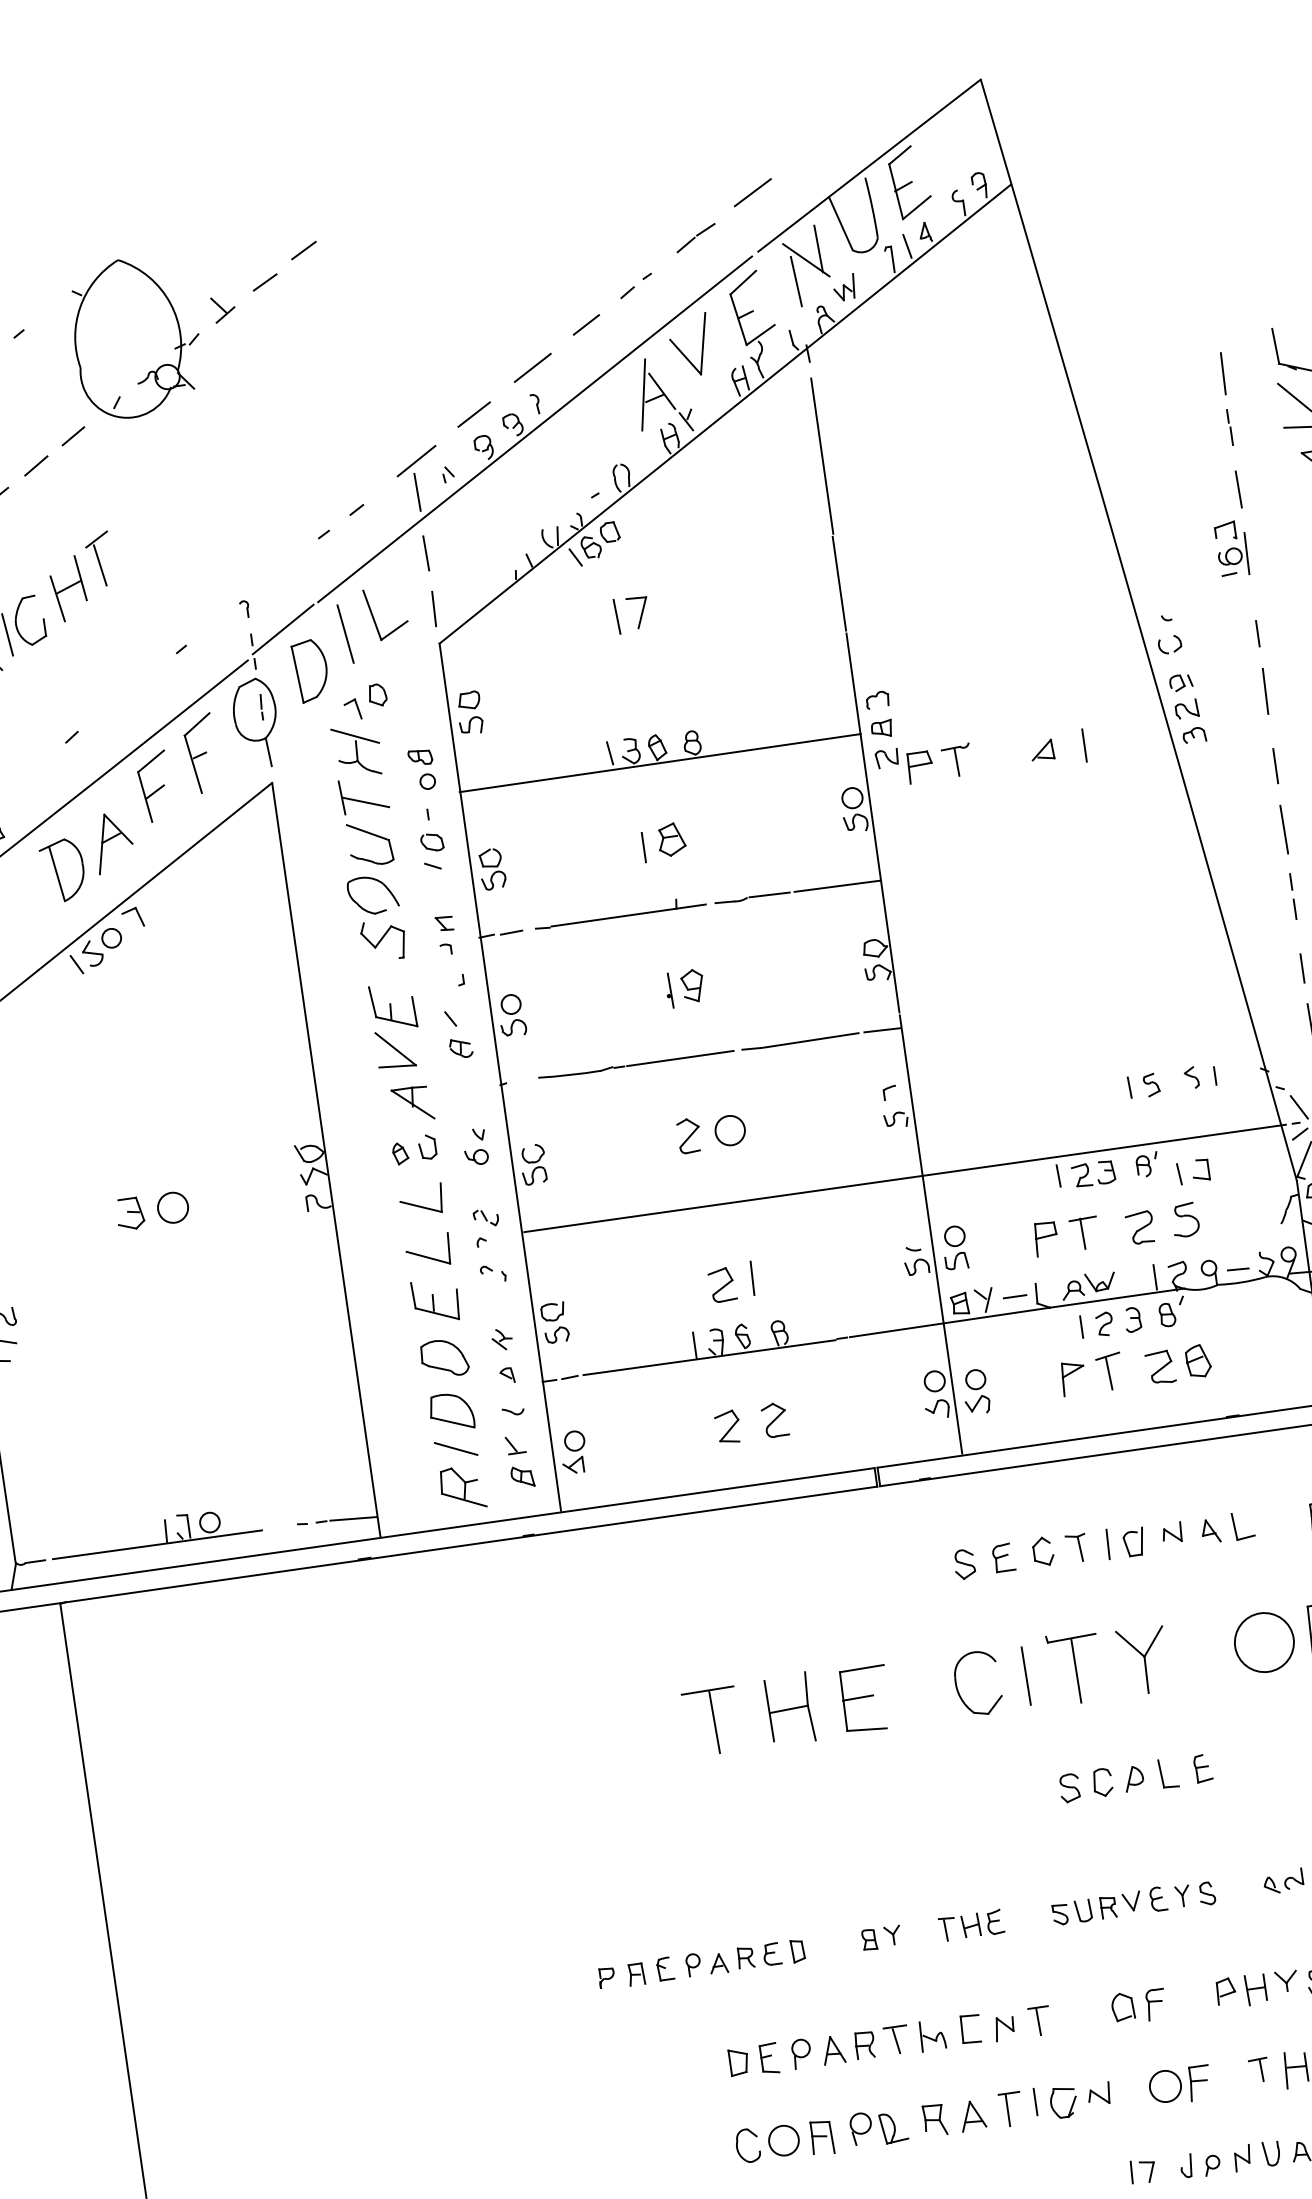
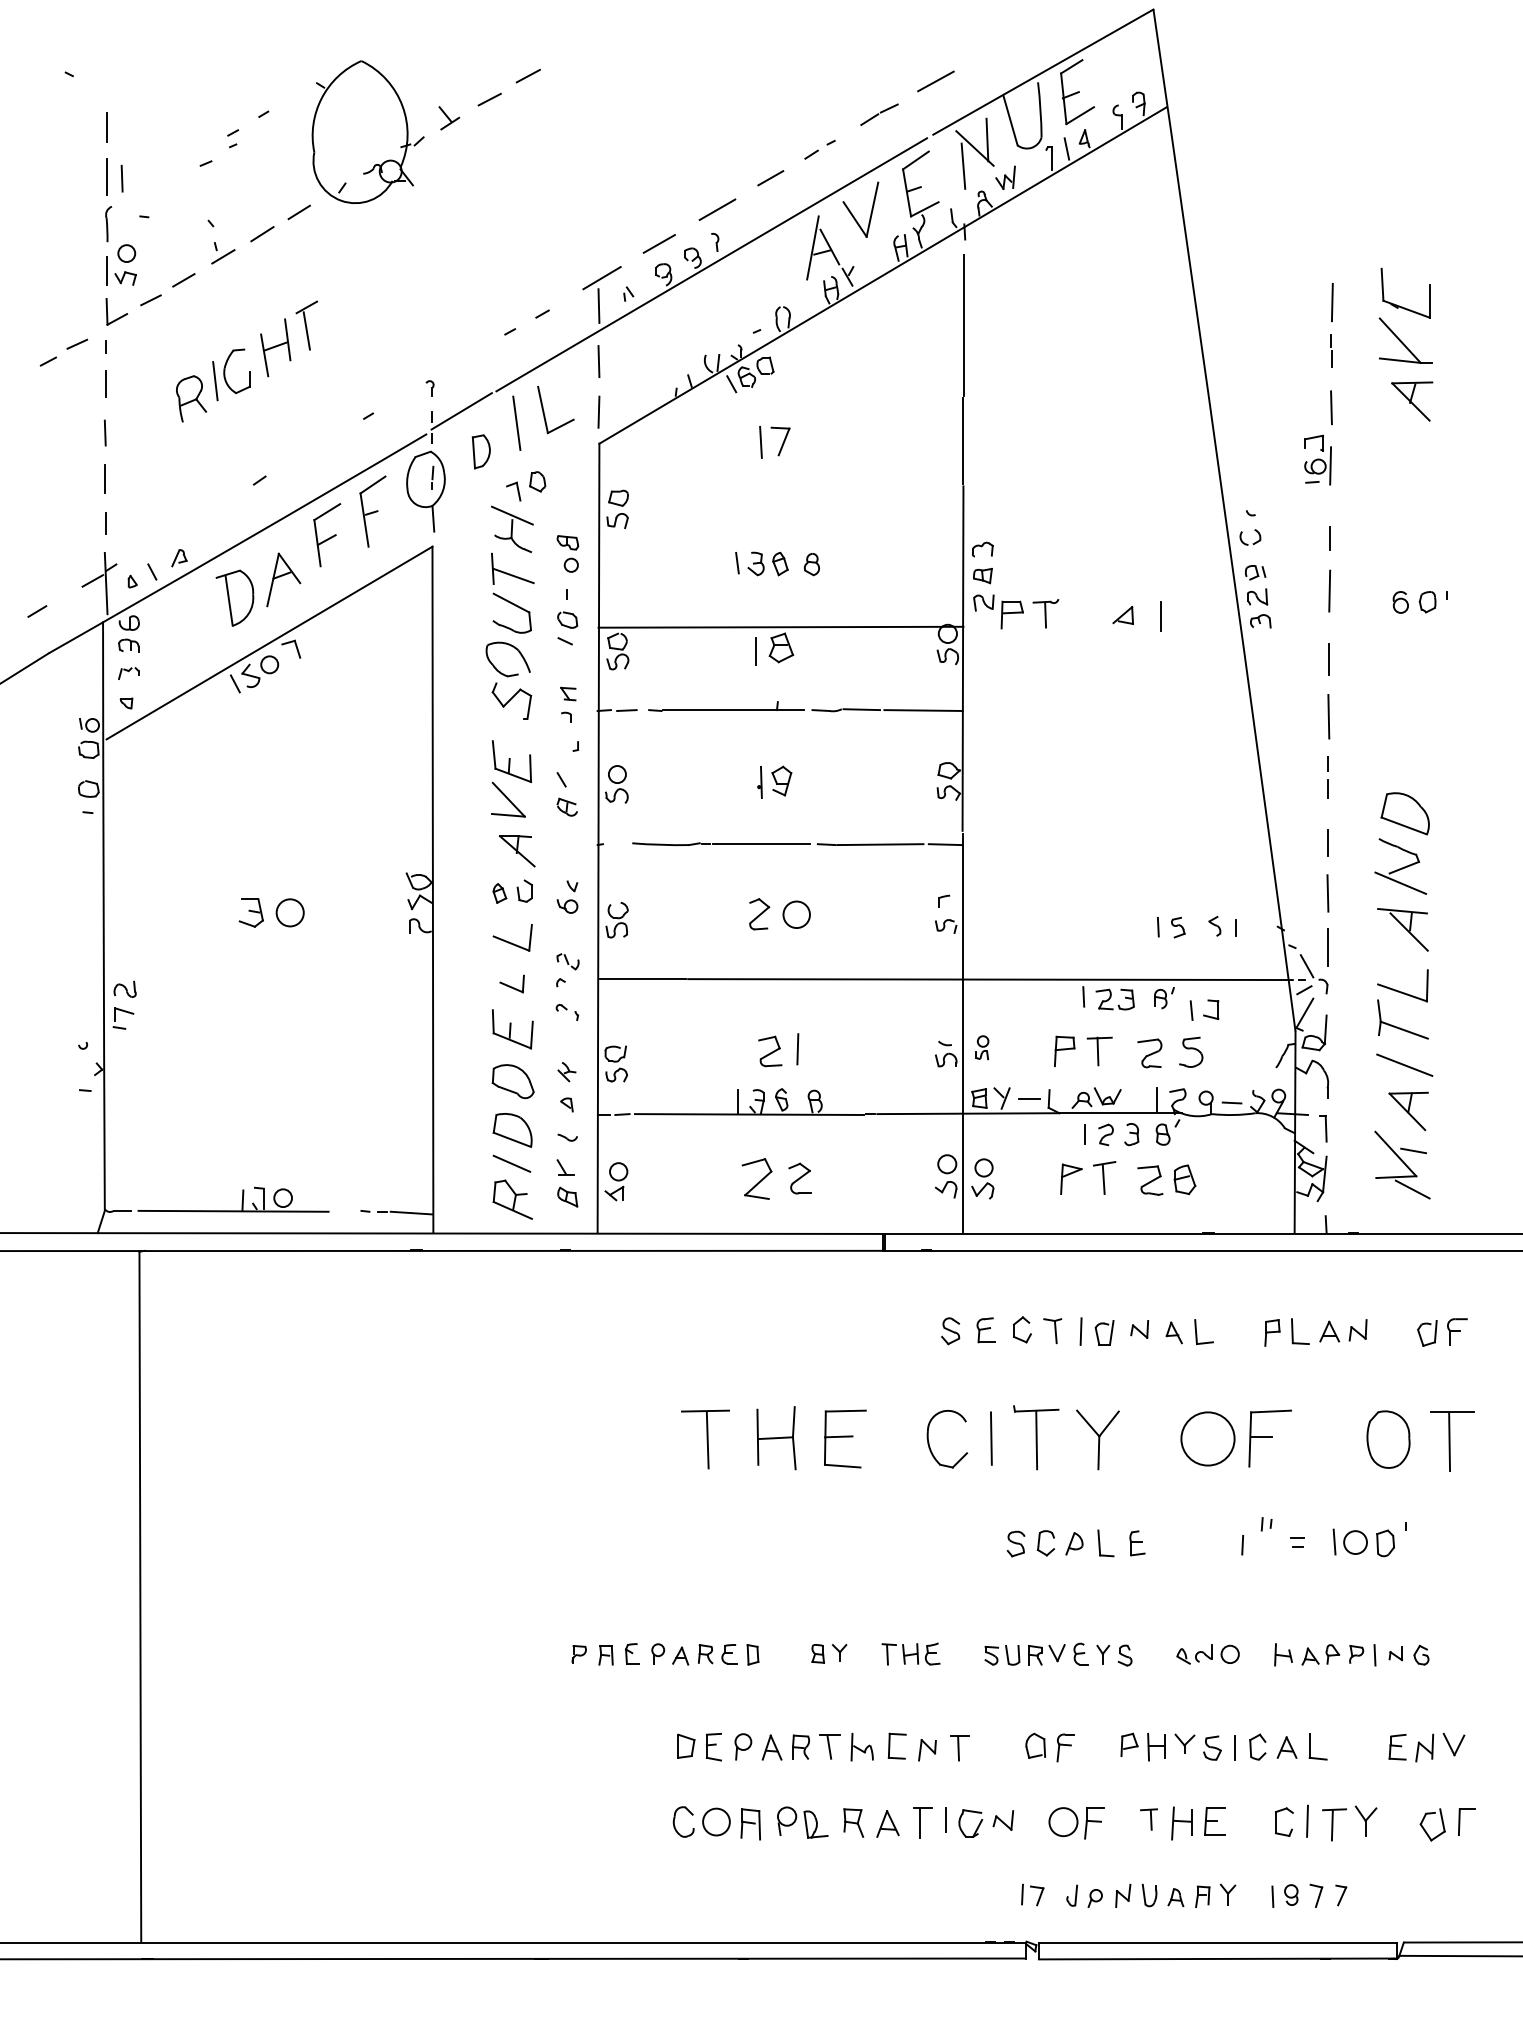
part: (311, 670) -> (481, 451), size x0.6
line: (659, 762) -> (780, 626), moved
part: (955, 1247) -> (982, 1047), size x0.6
part: (427, 1250) -> (511, 983), size x0.6
part: (727, 1426) -> (756, 1178), size x1.4

